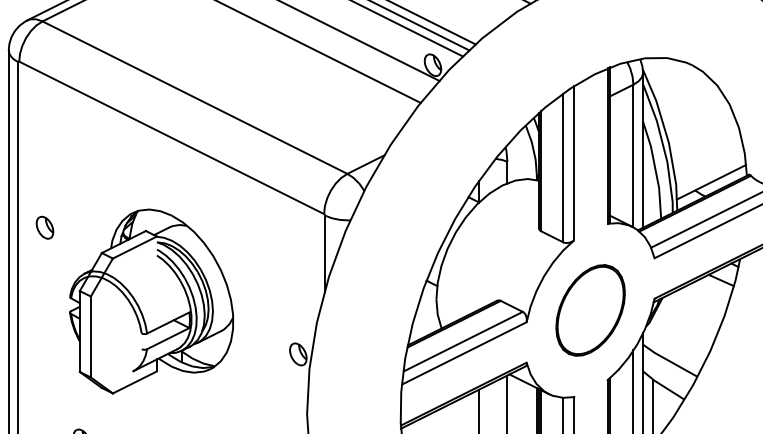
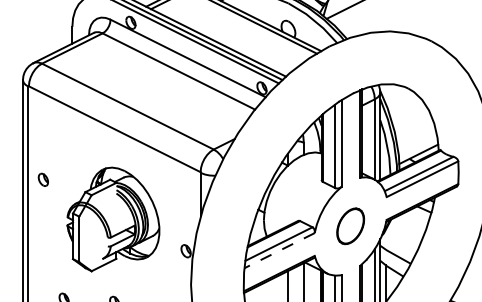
part: (151, 301) -> (113, 219), moved
part: (590, 308) -> (350, 225), size x0.7
line: (464, 353) -> (279, 250), solid -> dashed

